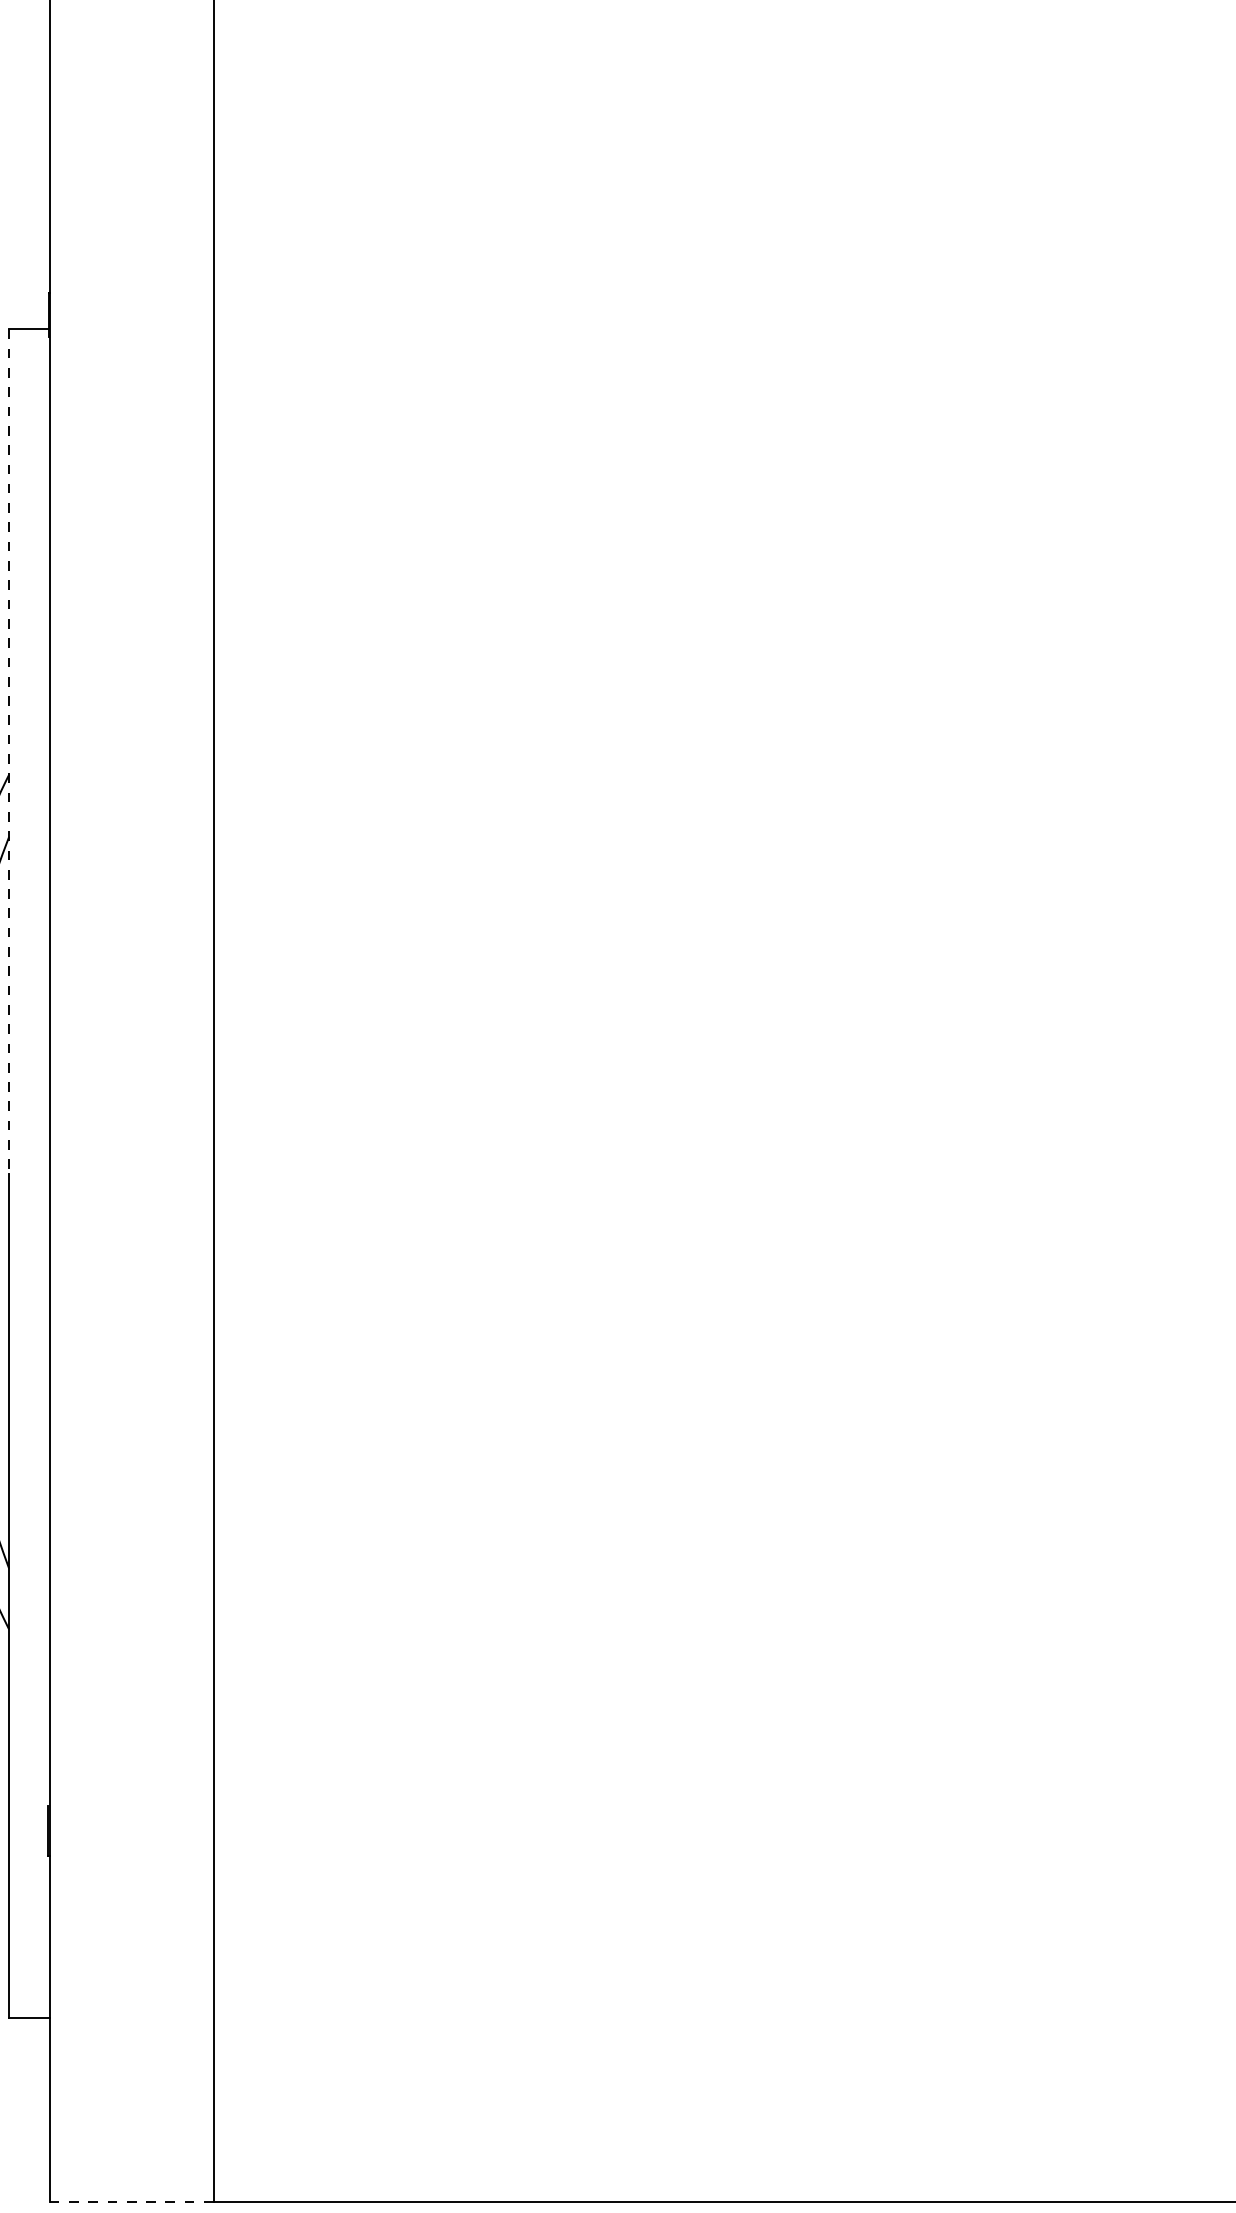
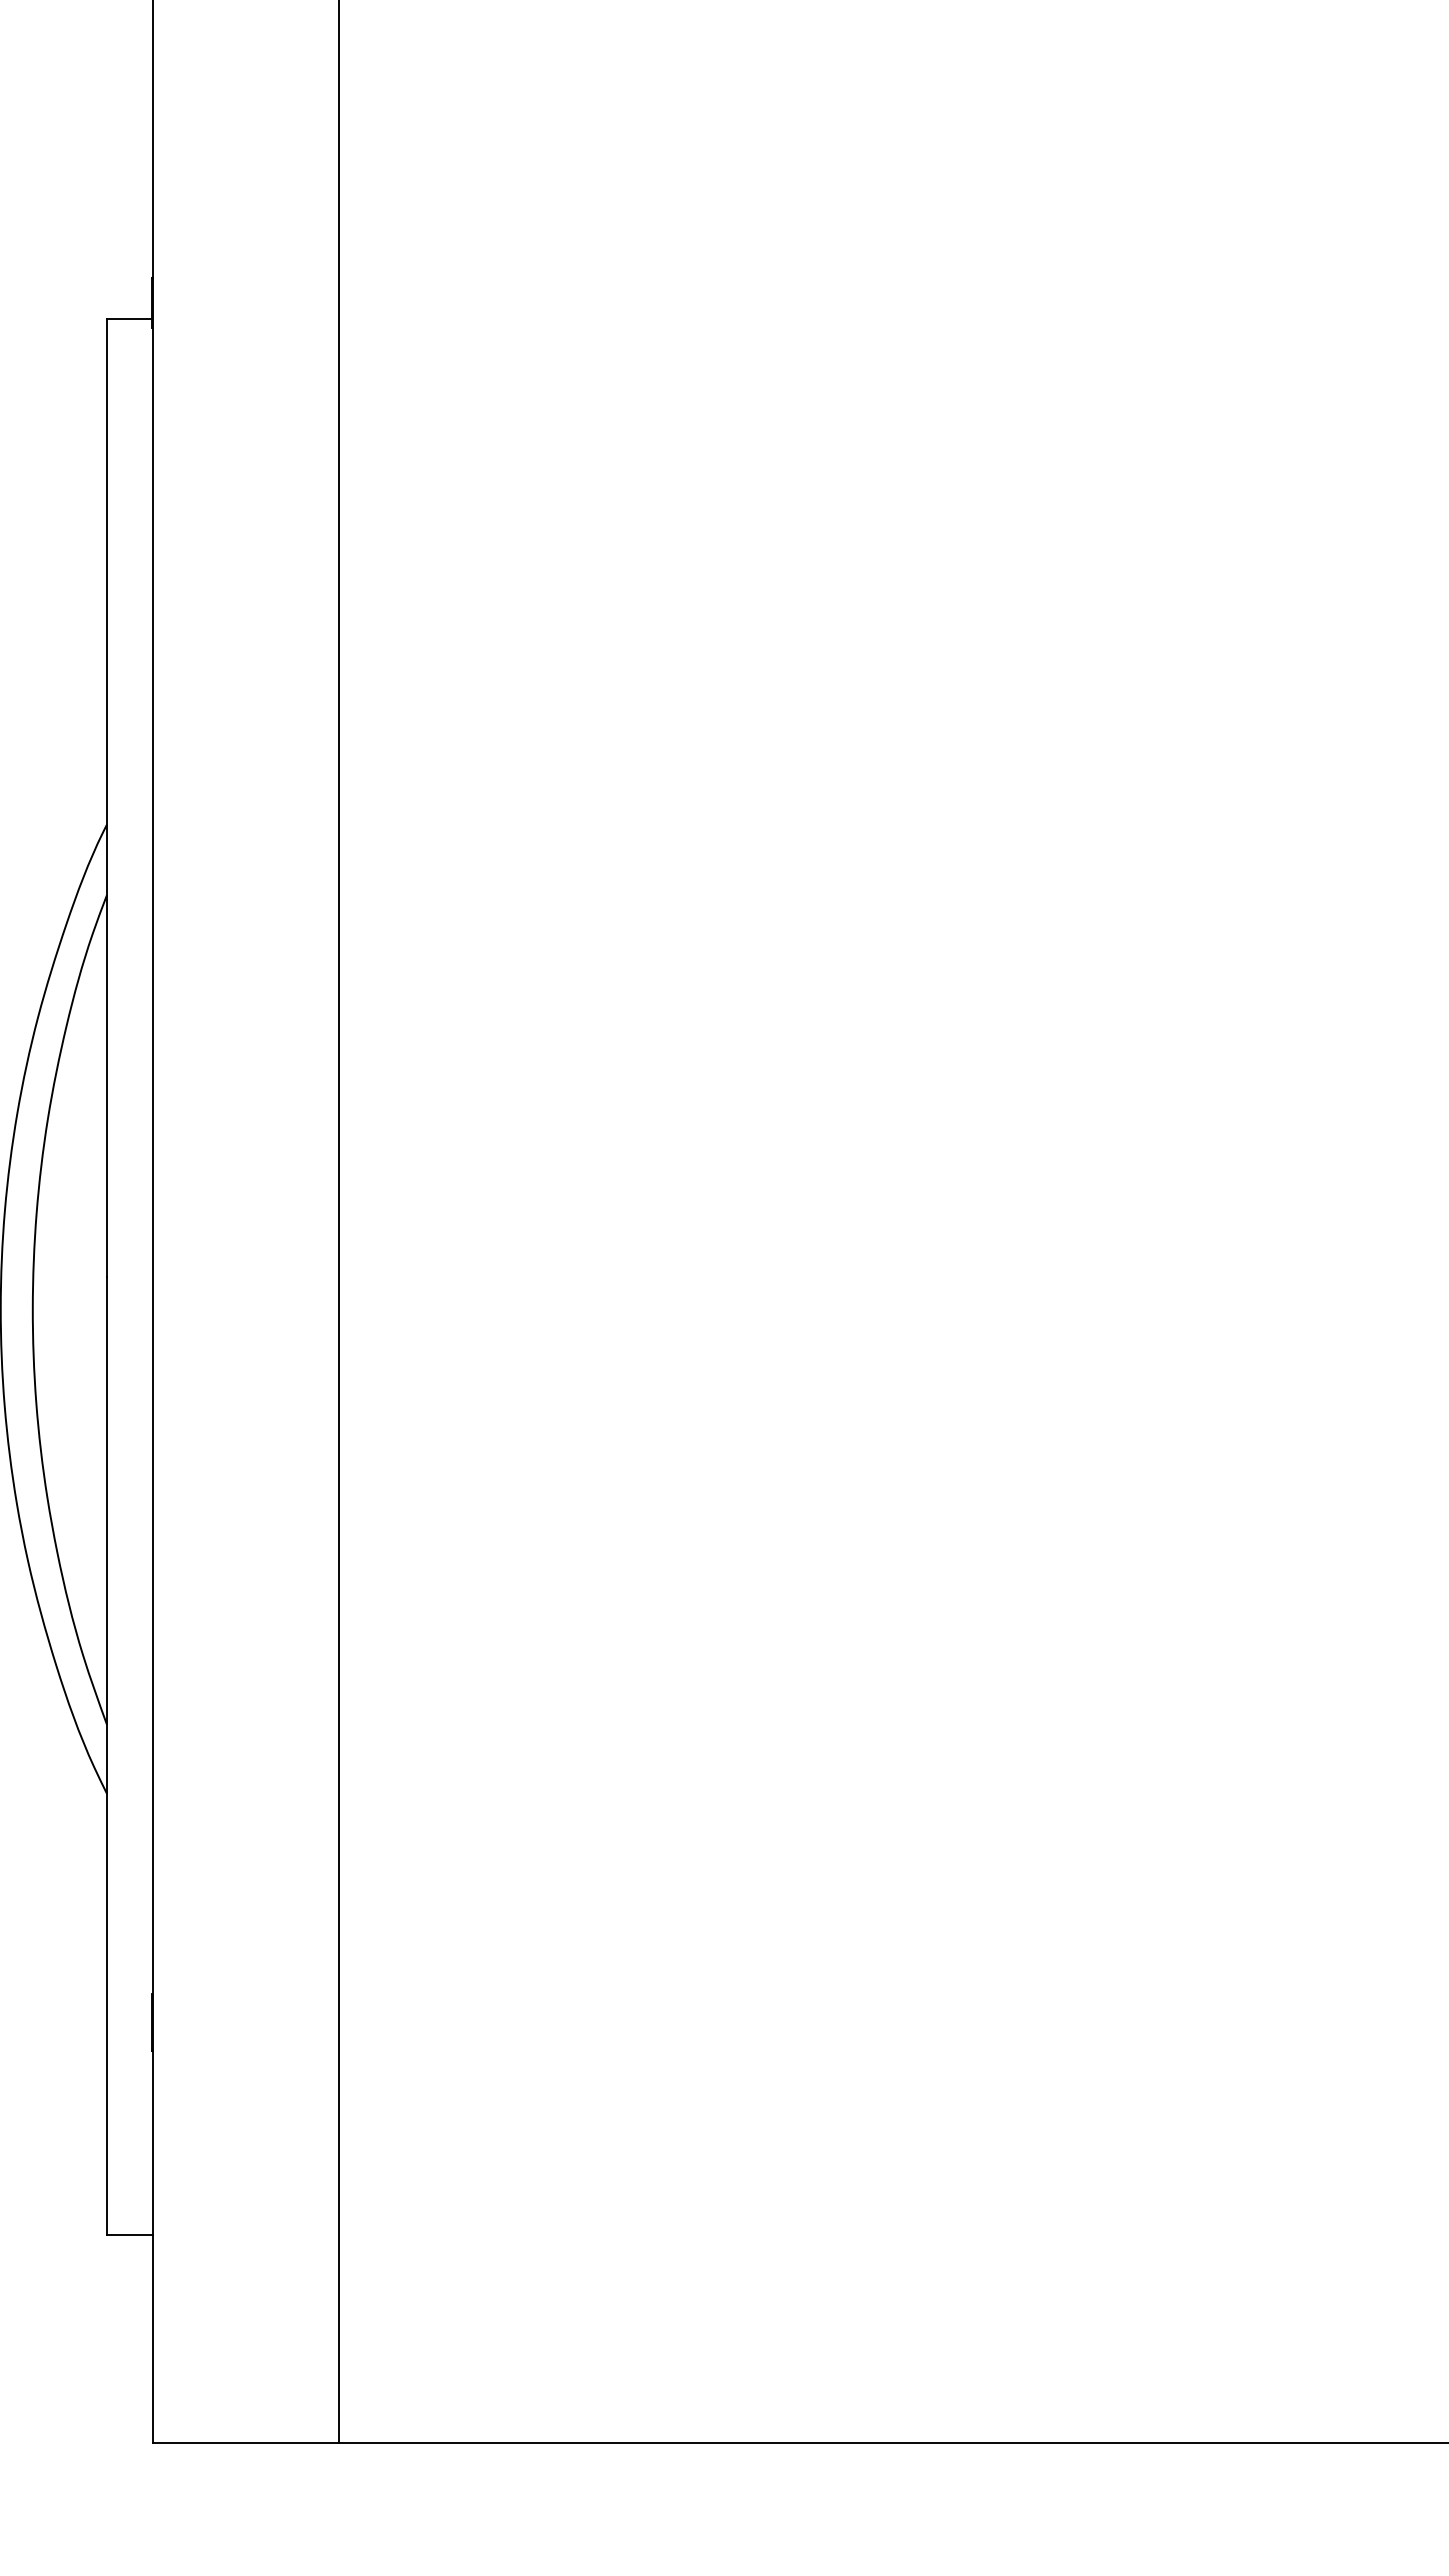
line: (9, 751) -> (107, 798), dashed -> solid
line: (132, 2201) -> (246, 2442), dashed -> solid

